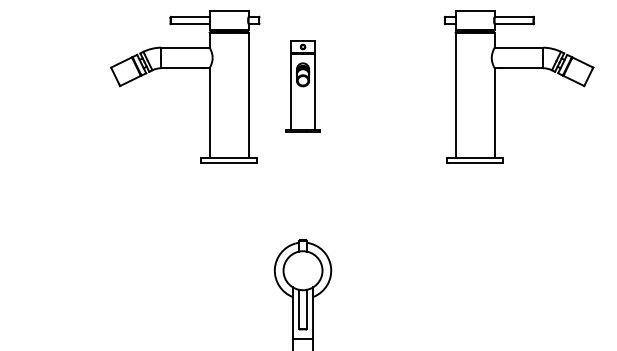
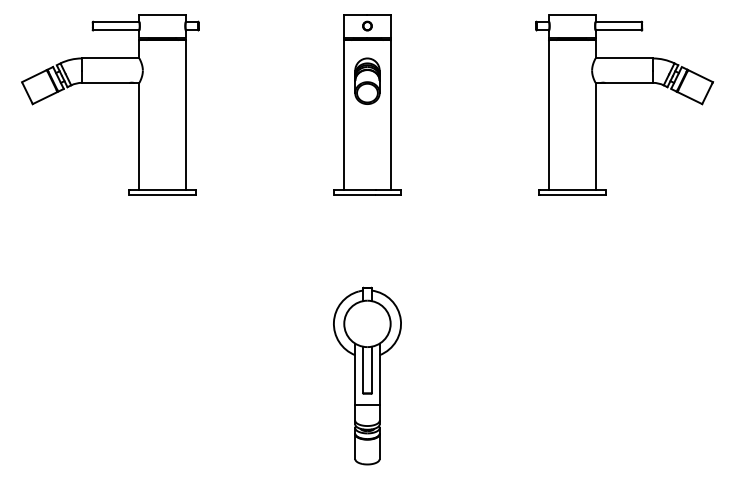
part: (185, 68) -> (110, 83), moved
part: (303, 86) -> (367, 104), size x1.67

